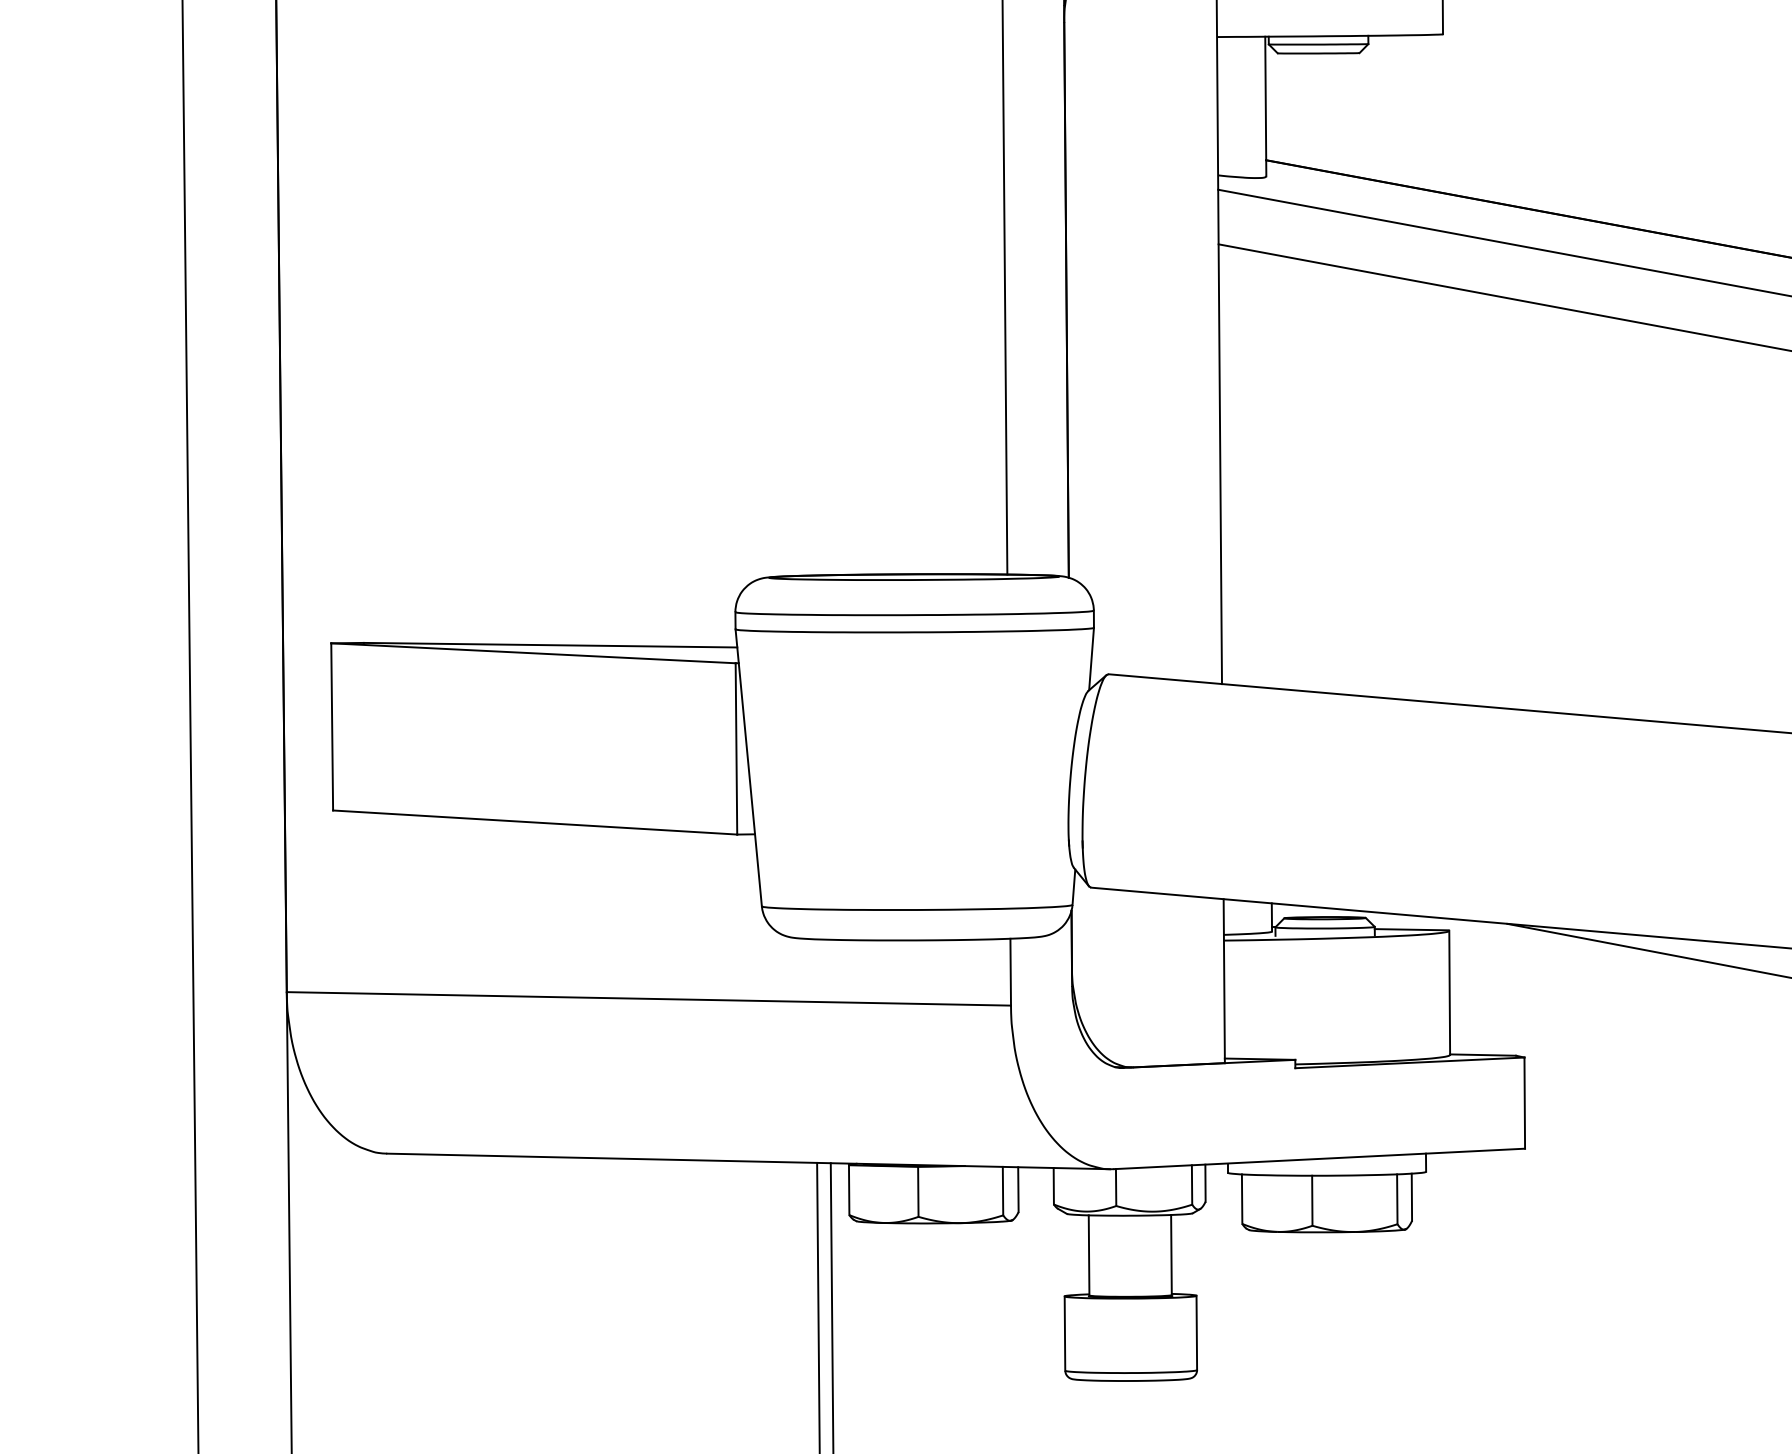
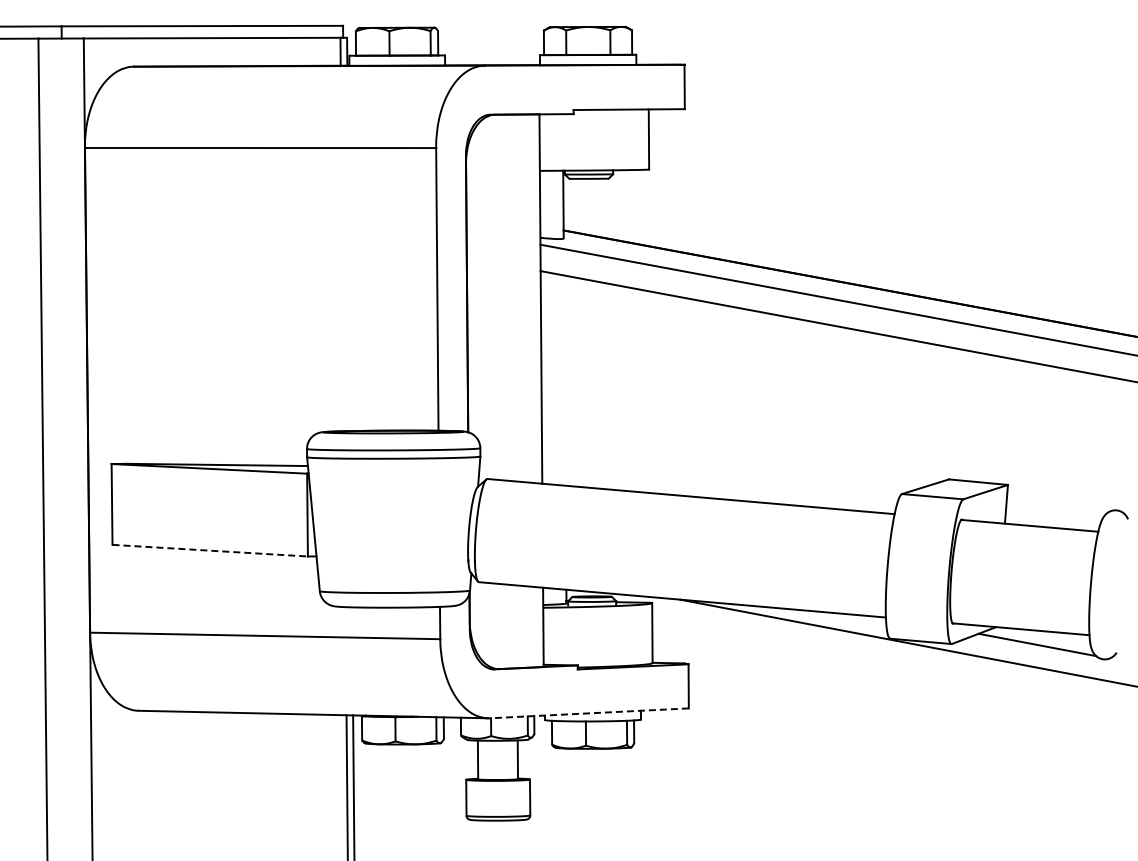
line: (535, 822) -> (210, 550), solid -> dashed
line: (1319, 1159) -> (589, 713), solid -> dashed

